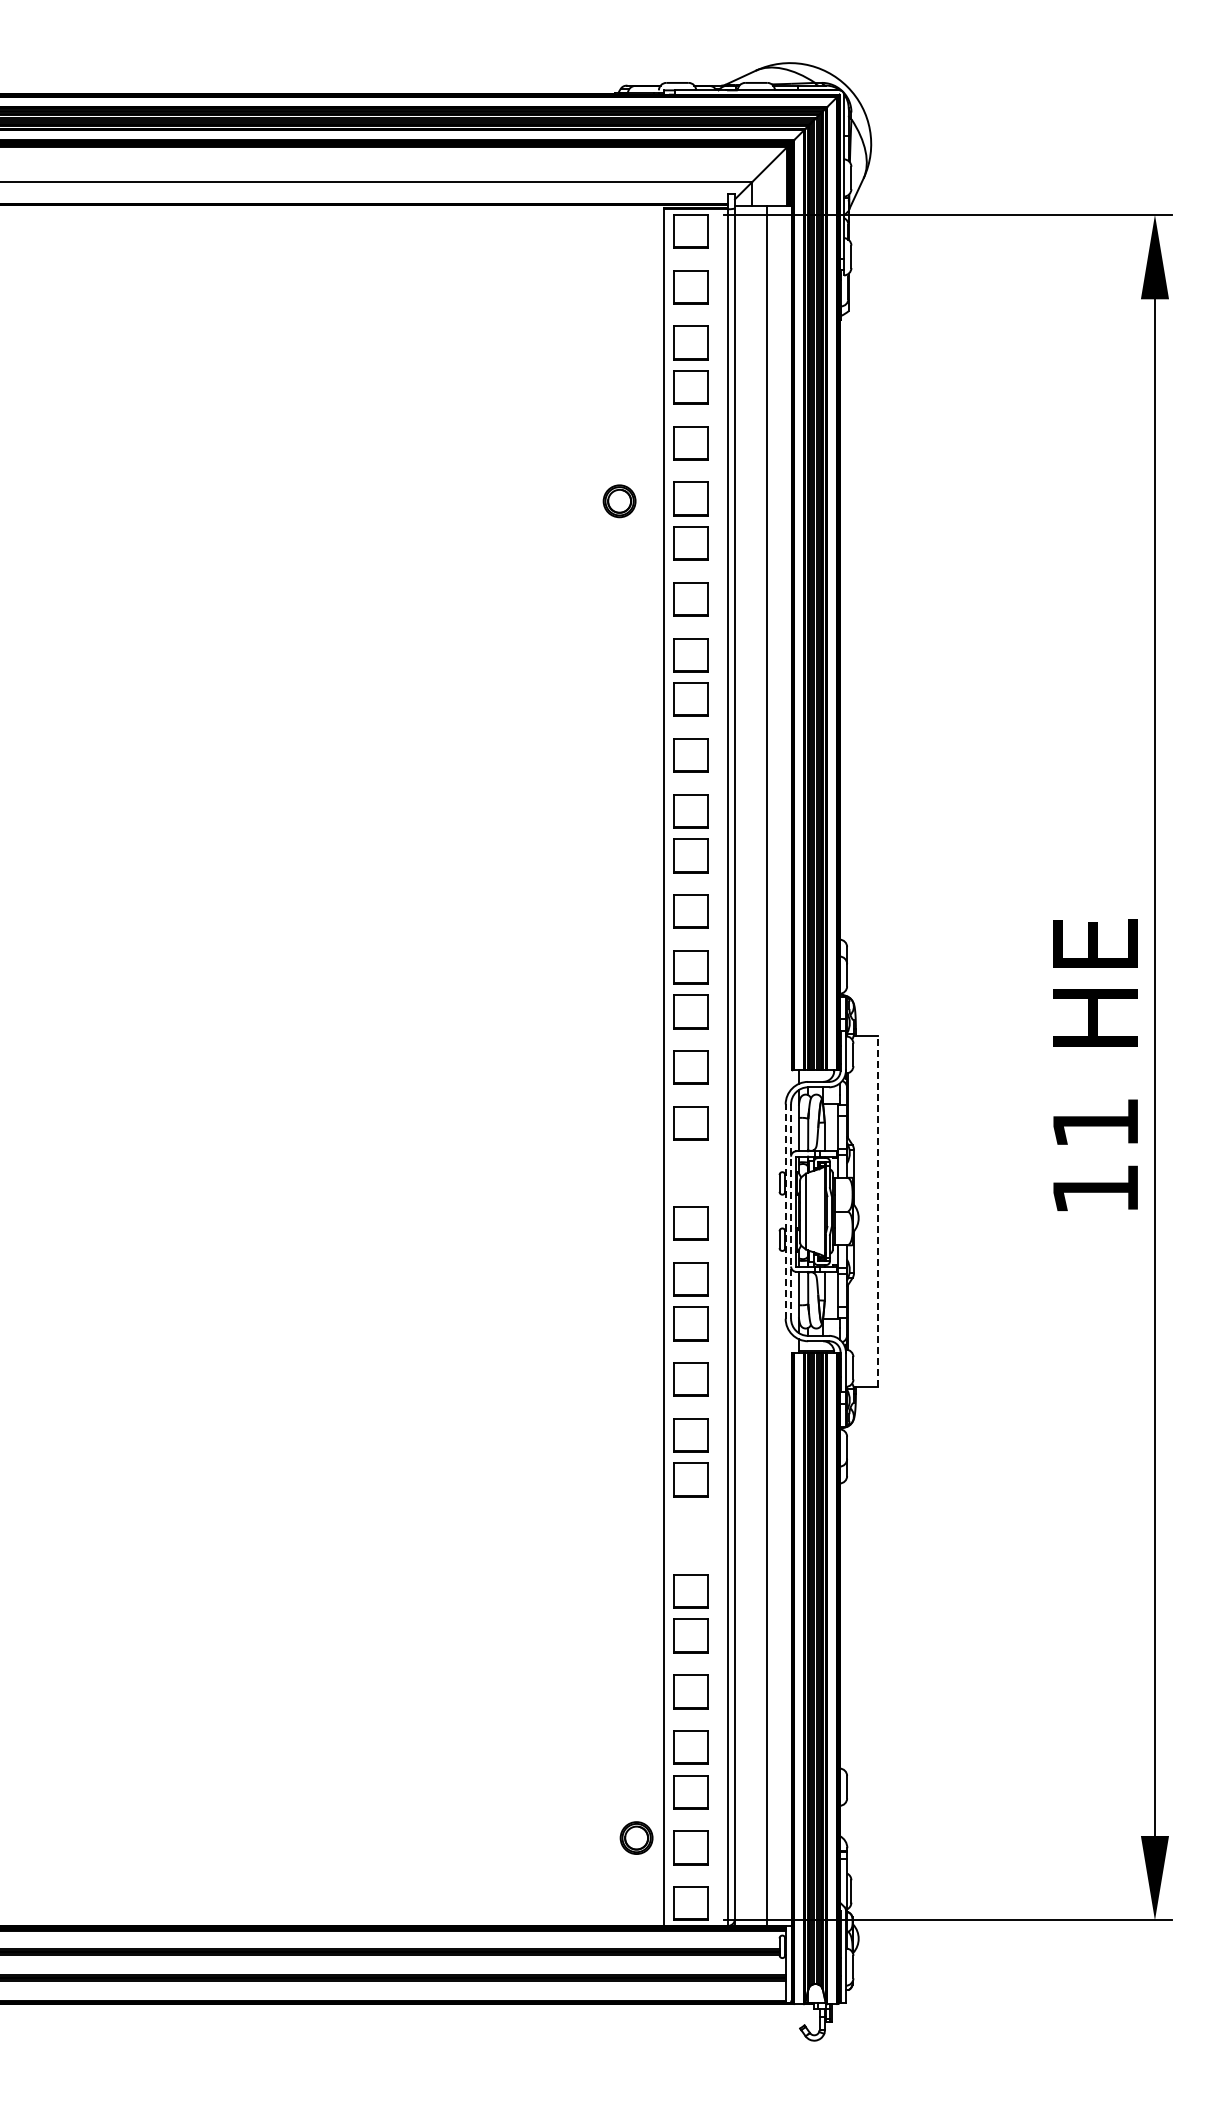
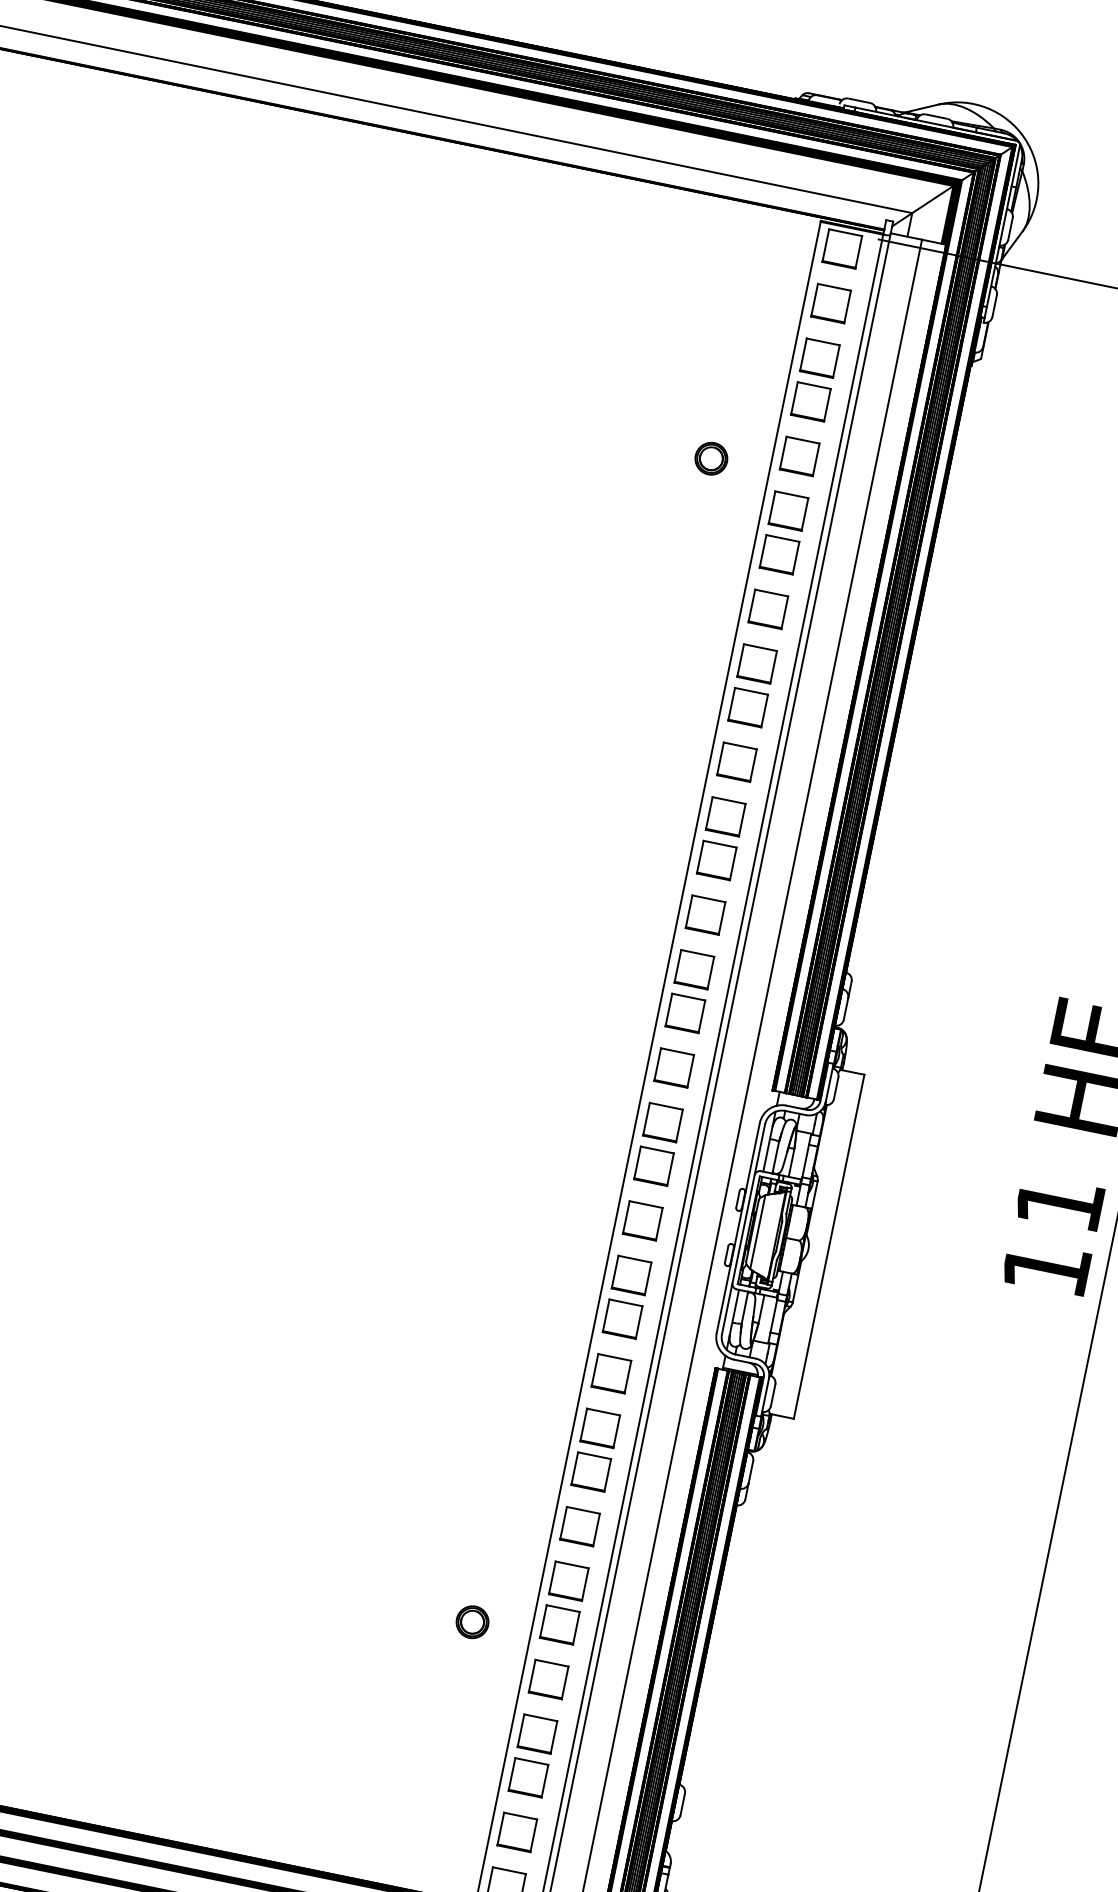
part: (619, 501) -> (711, 458), moved
part: (690, 1167) -> (653, 1165), added
line: (785, 1211) -> (738, 1228), dashed -> solid
line: (878, 1211) -> (829, 1246), dashed -> solid
line: (791, 1212) -> (743, 1230), dashed -> solid
part: (690, 1535) -> (579, 1526), added
part: (636, 1837) -> (472, 1621), moved

